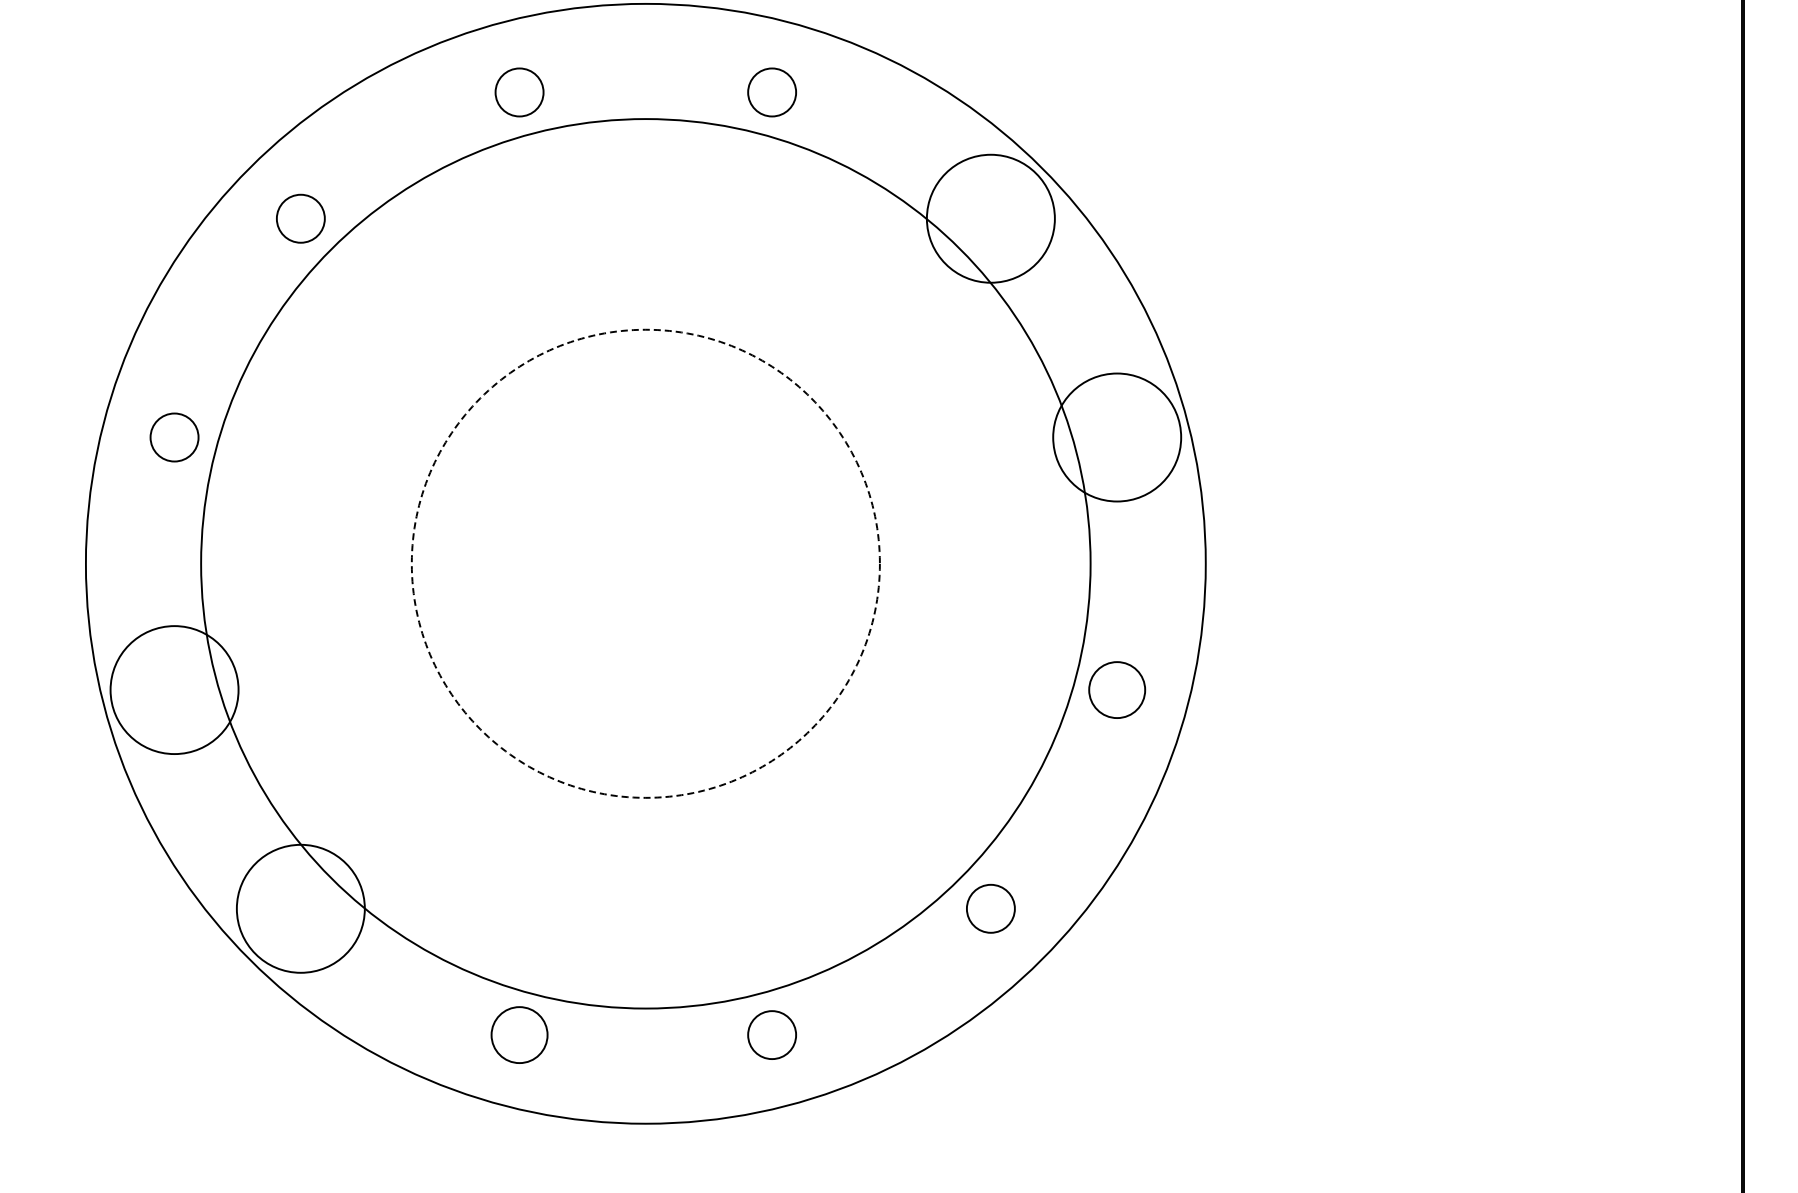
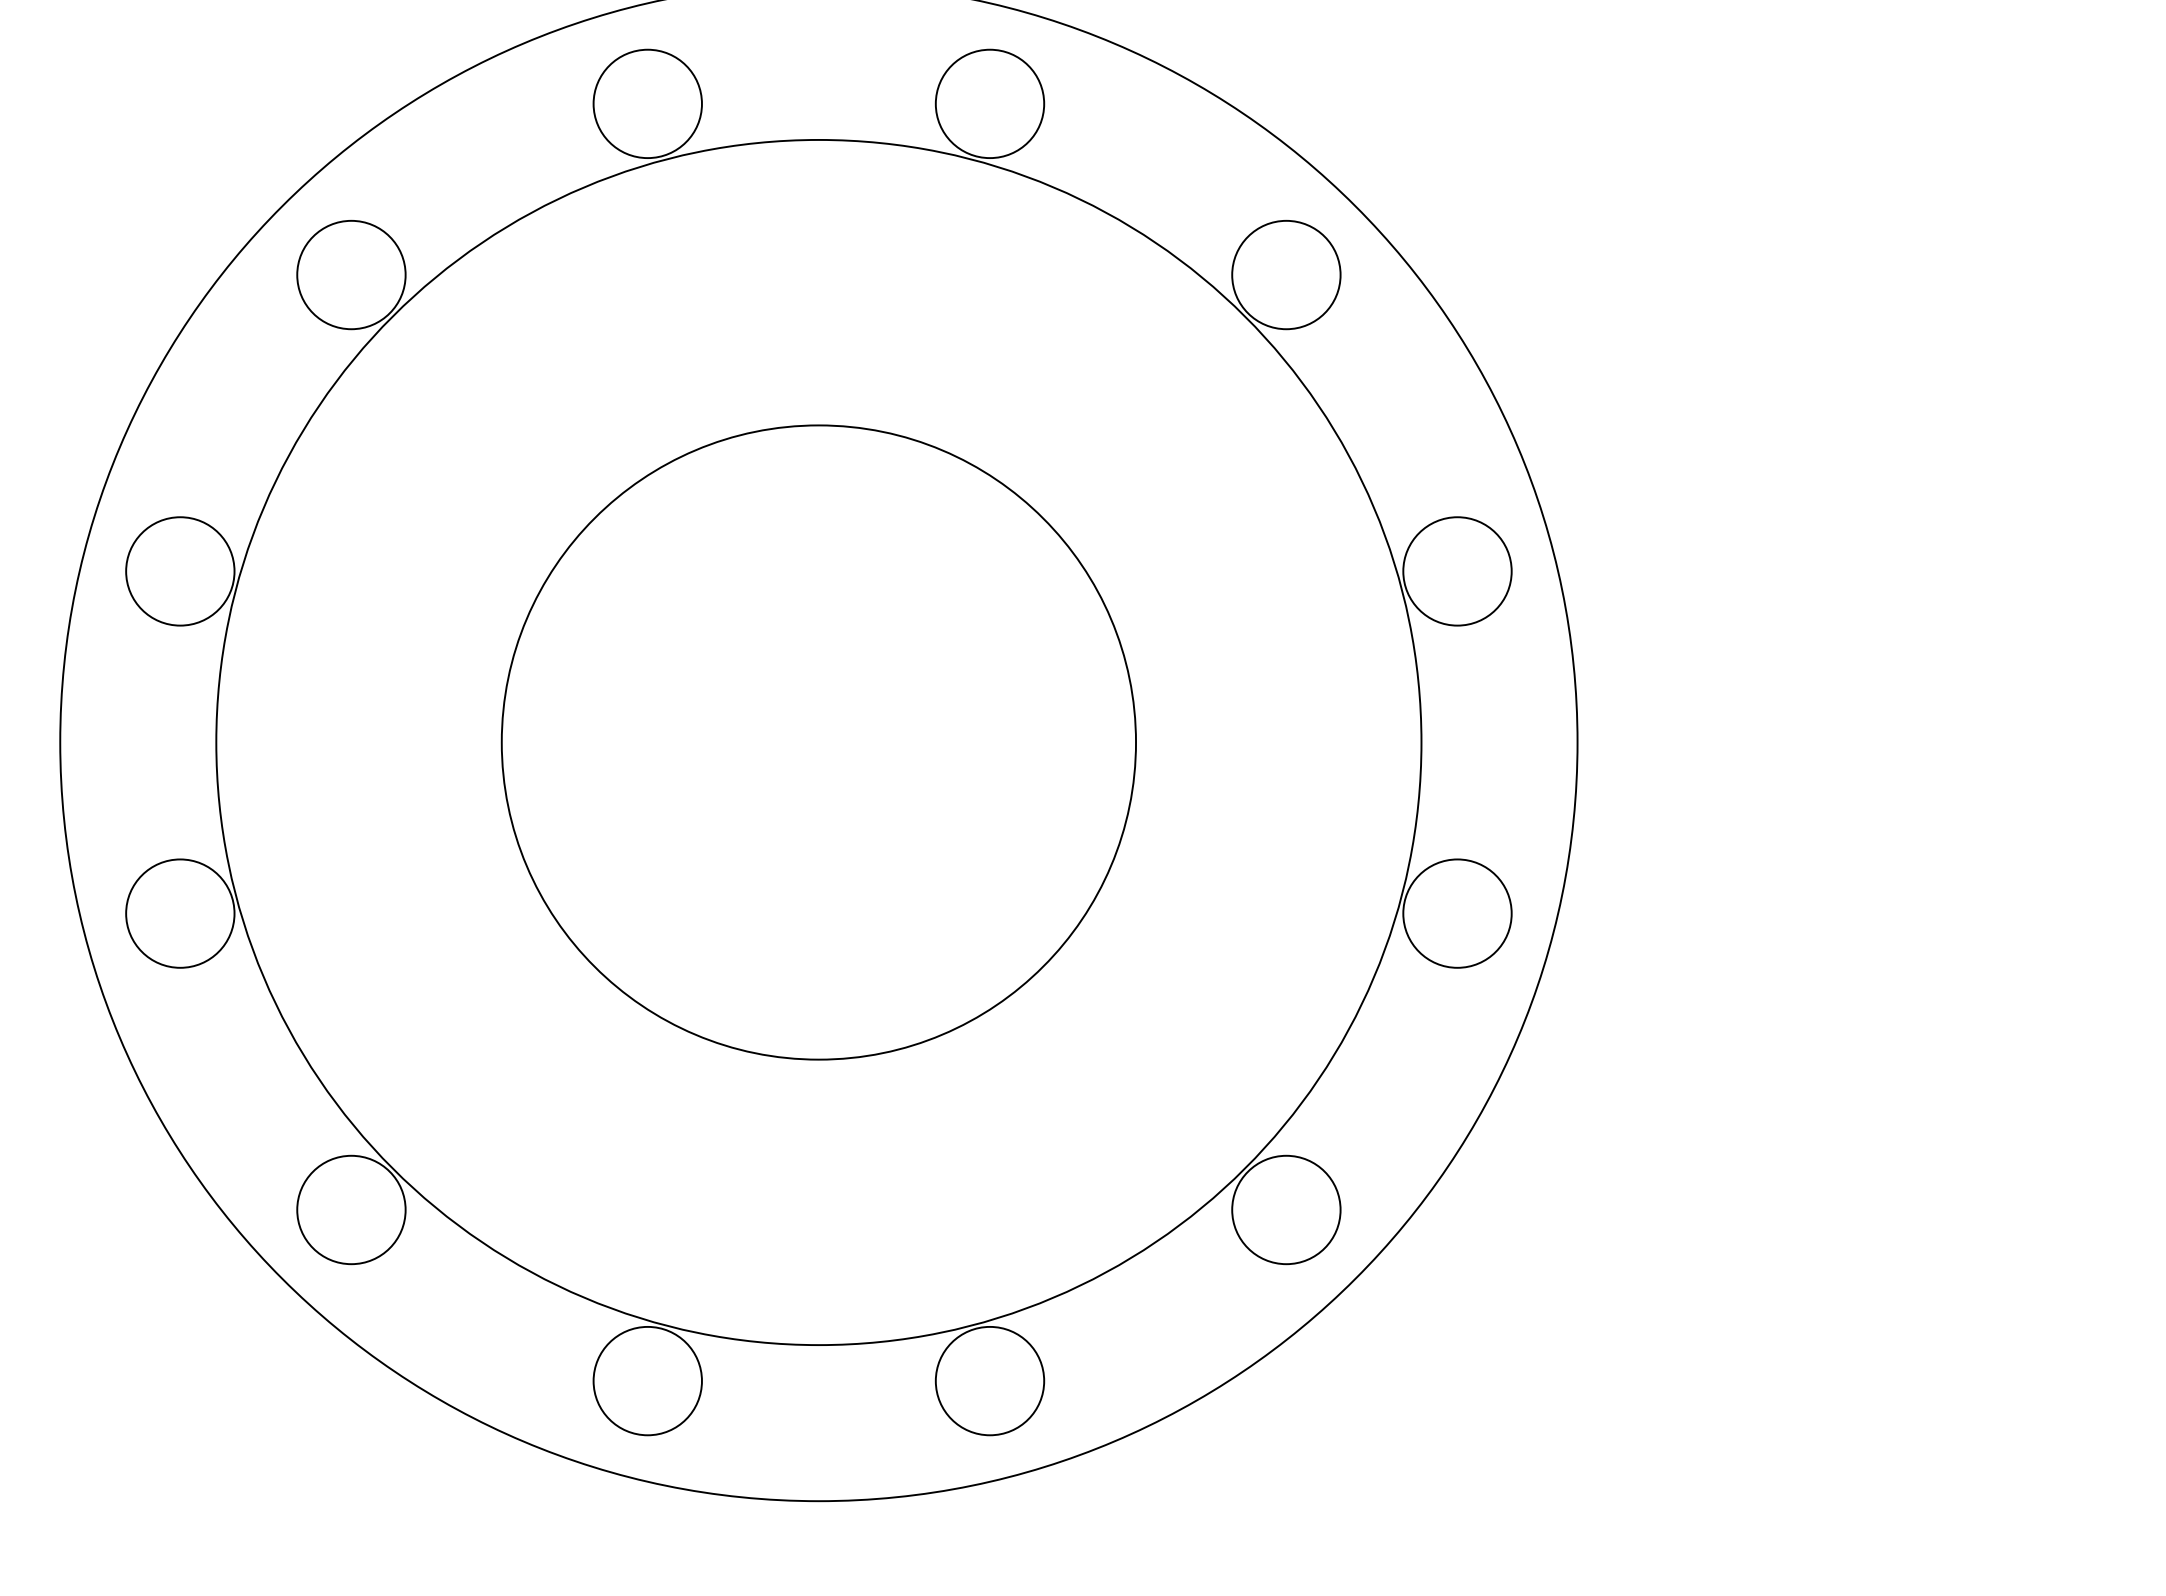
circle: (519, 92) -> (647, 103), size x1.67
circle: (772, 92) -> (990, 103), size x1.67
circle: (300, 218) -> (350, 274), size x1.67
circle: (990, 218) -> (1285, 274), size x0.62
circle: (174, 437) -> (180, 571), size x1.67
circle: (1117, 437) -> (1457, 571), size x0.62
circle: (645, 563) -> (818, 742), dashed -> solid
circle: (174, 690) -> (180, 914), size x0.62
circle: (1117, 690) -> (1457, 914), size x1.43
circle: (300, 908) -> (350, 1209), size x0.62
circle: (990, 908) -> (1285, 1209), size x1.67
circle: (519, 1035) -> (647, 1381), size x1.43
circle: (772, 1035) -> (990, 1381), size x1.67

